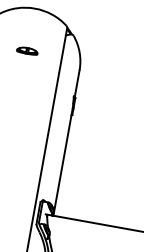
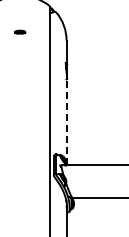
part: (26, 49) -> (19, 31), size x0.6
line: (62, 162) -> (66, 119), solid -> dashed

